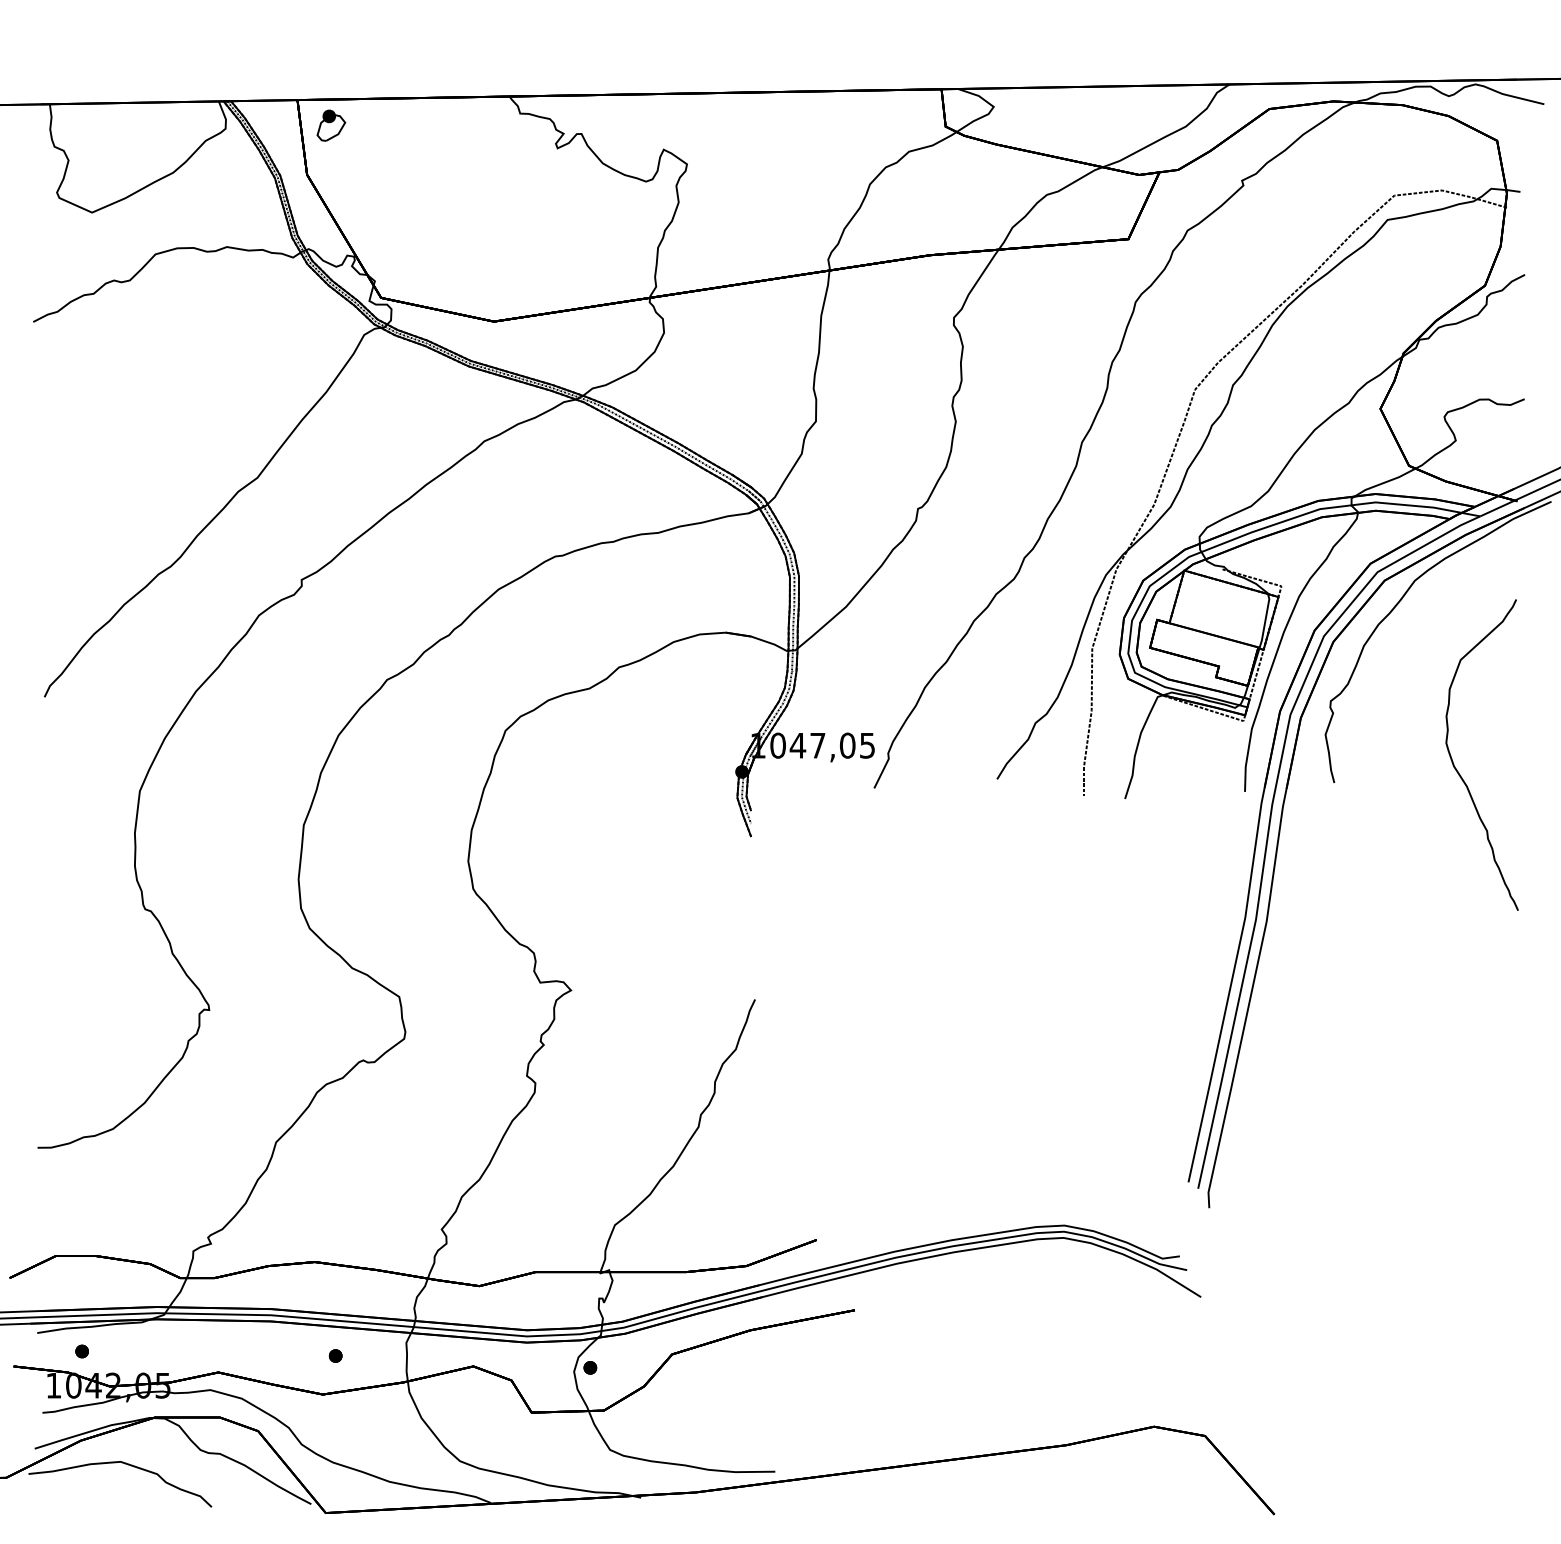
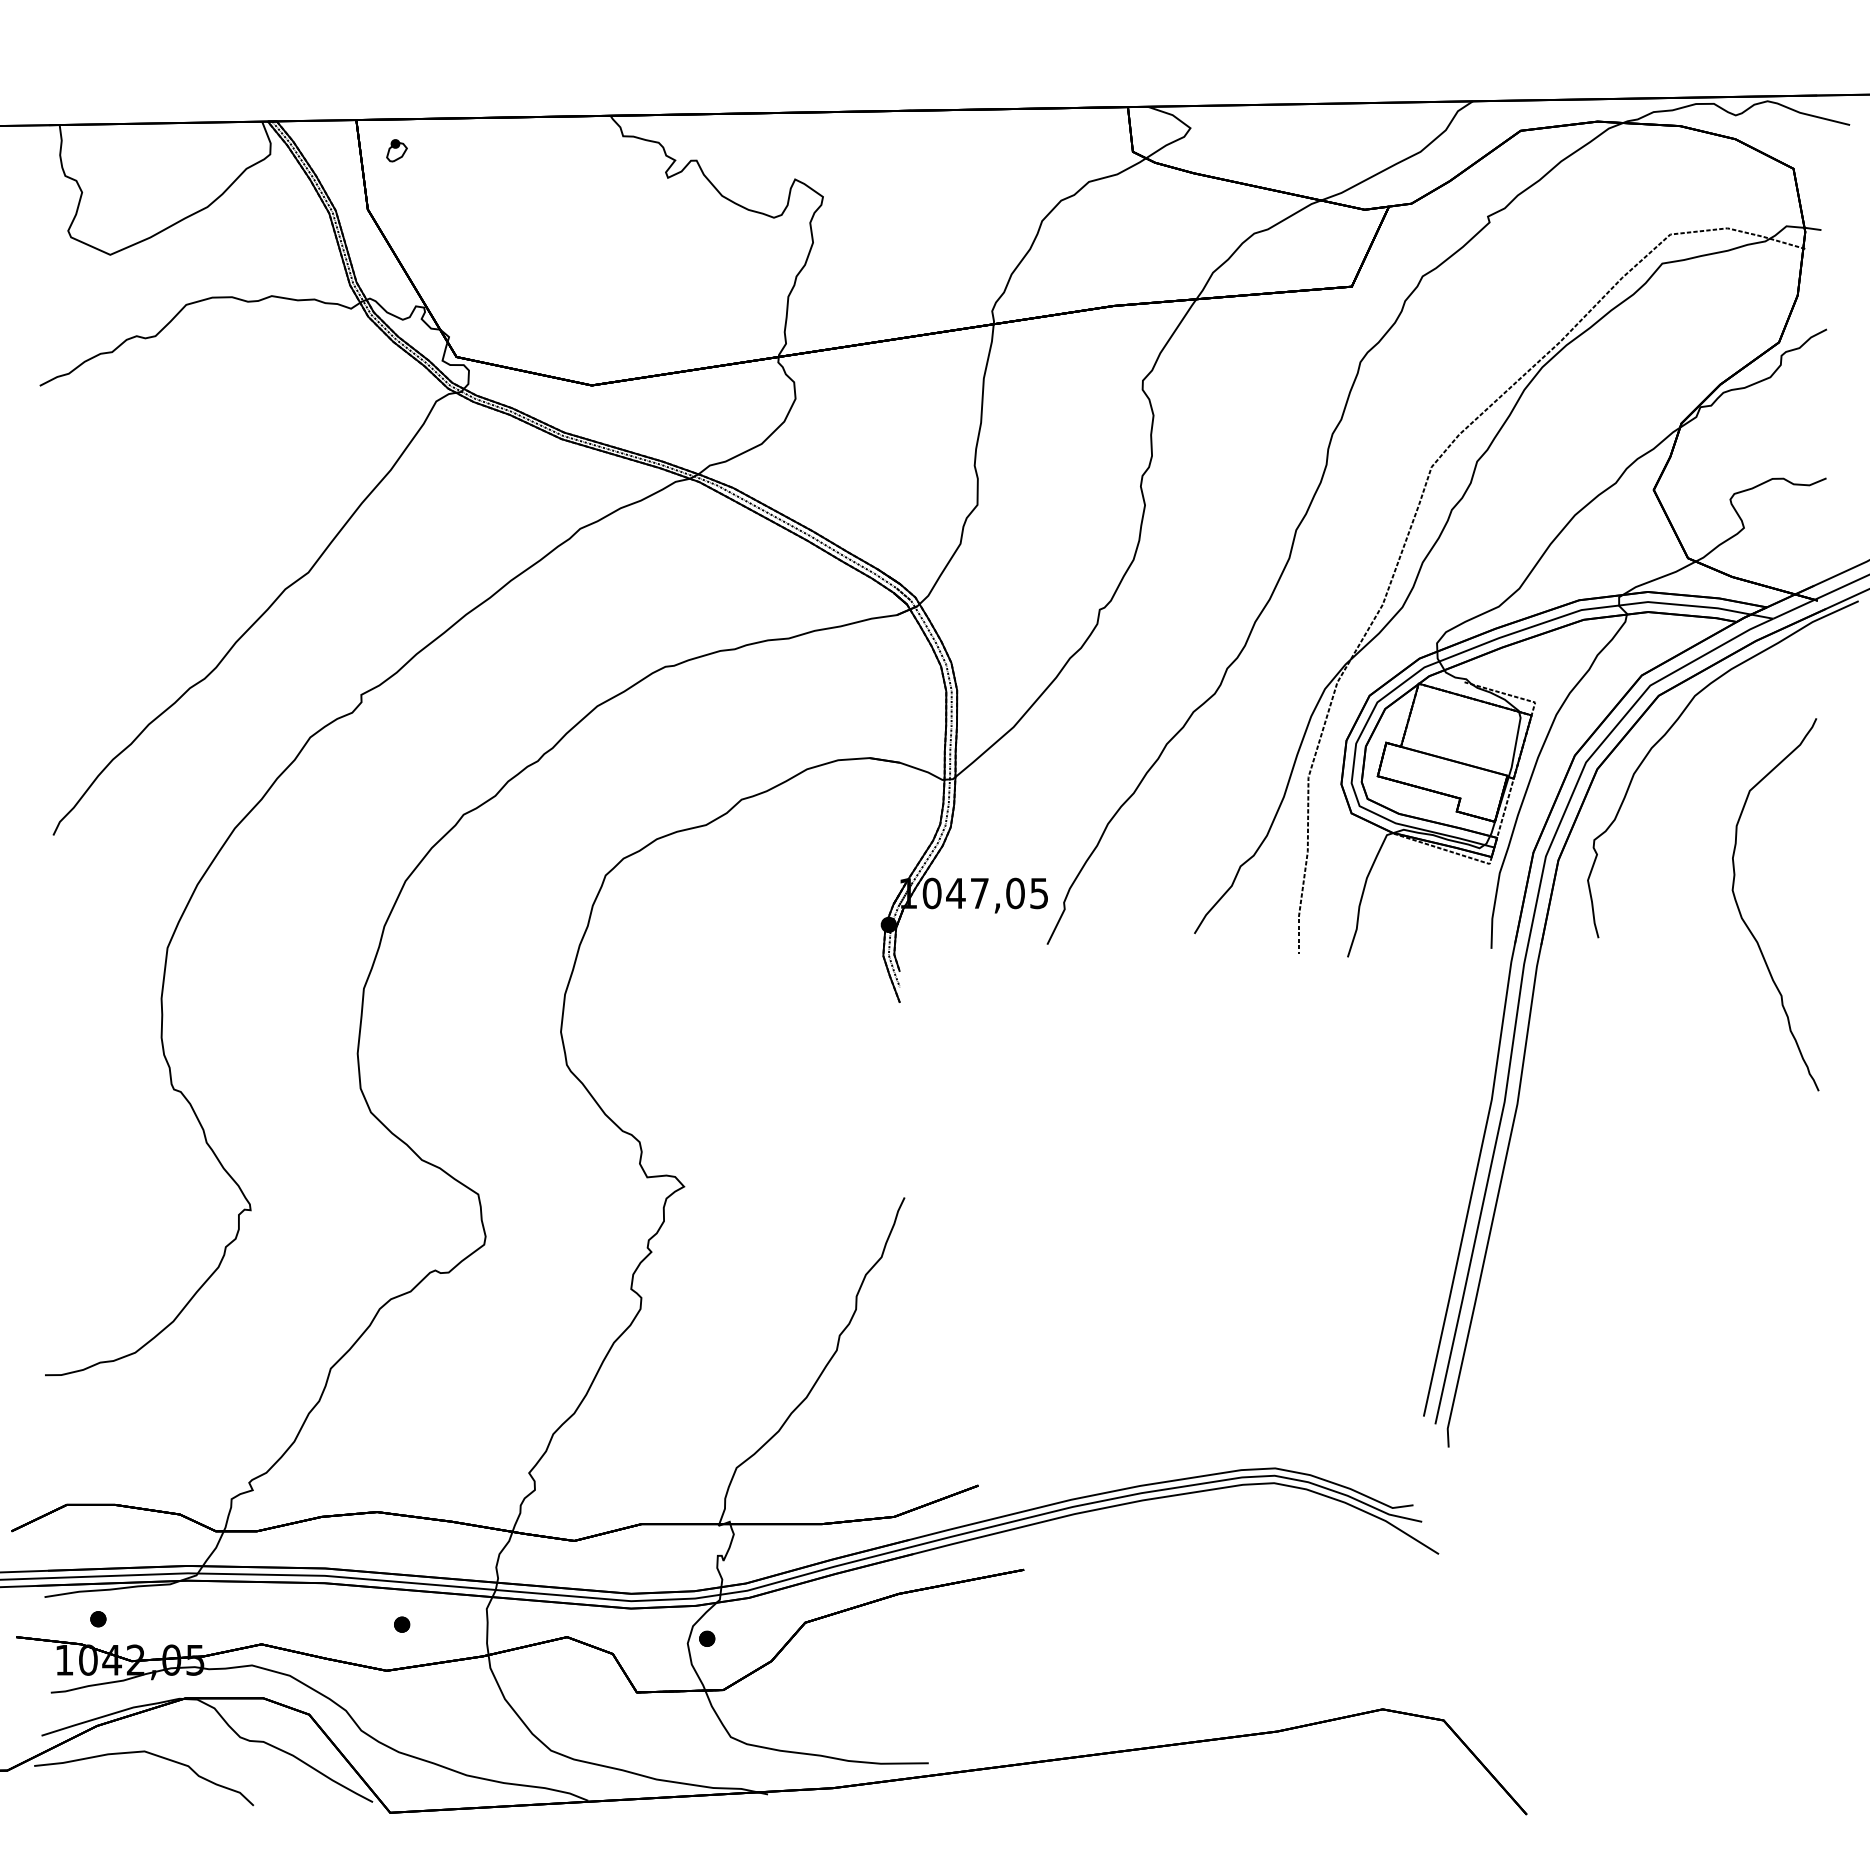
part: (331, 125) -> (397, 150), size x0.6

